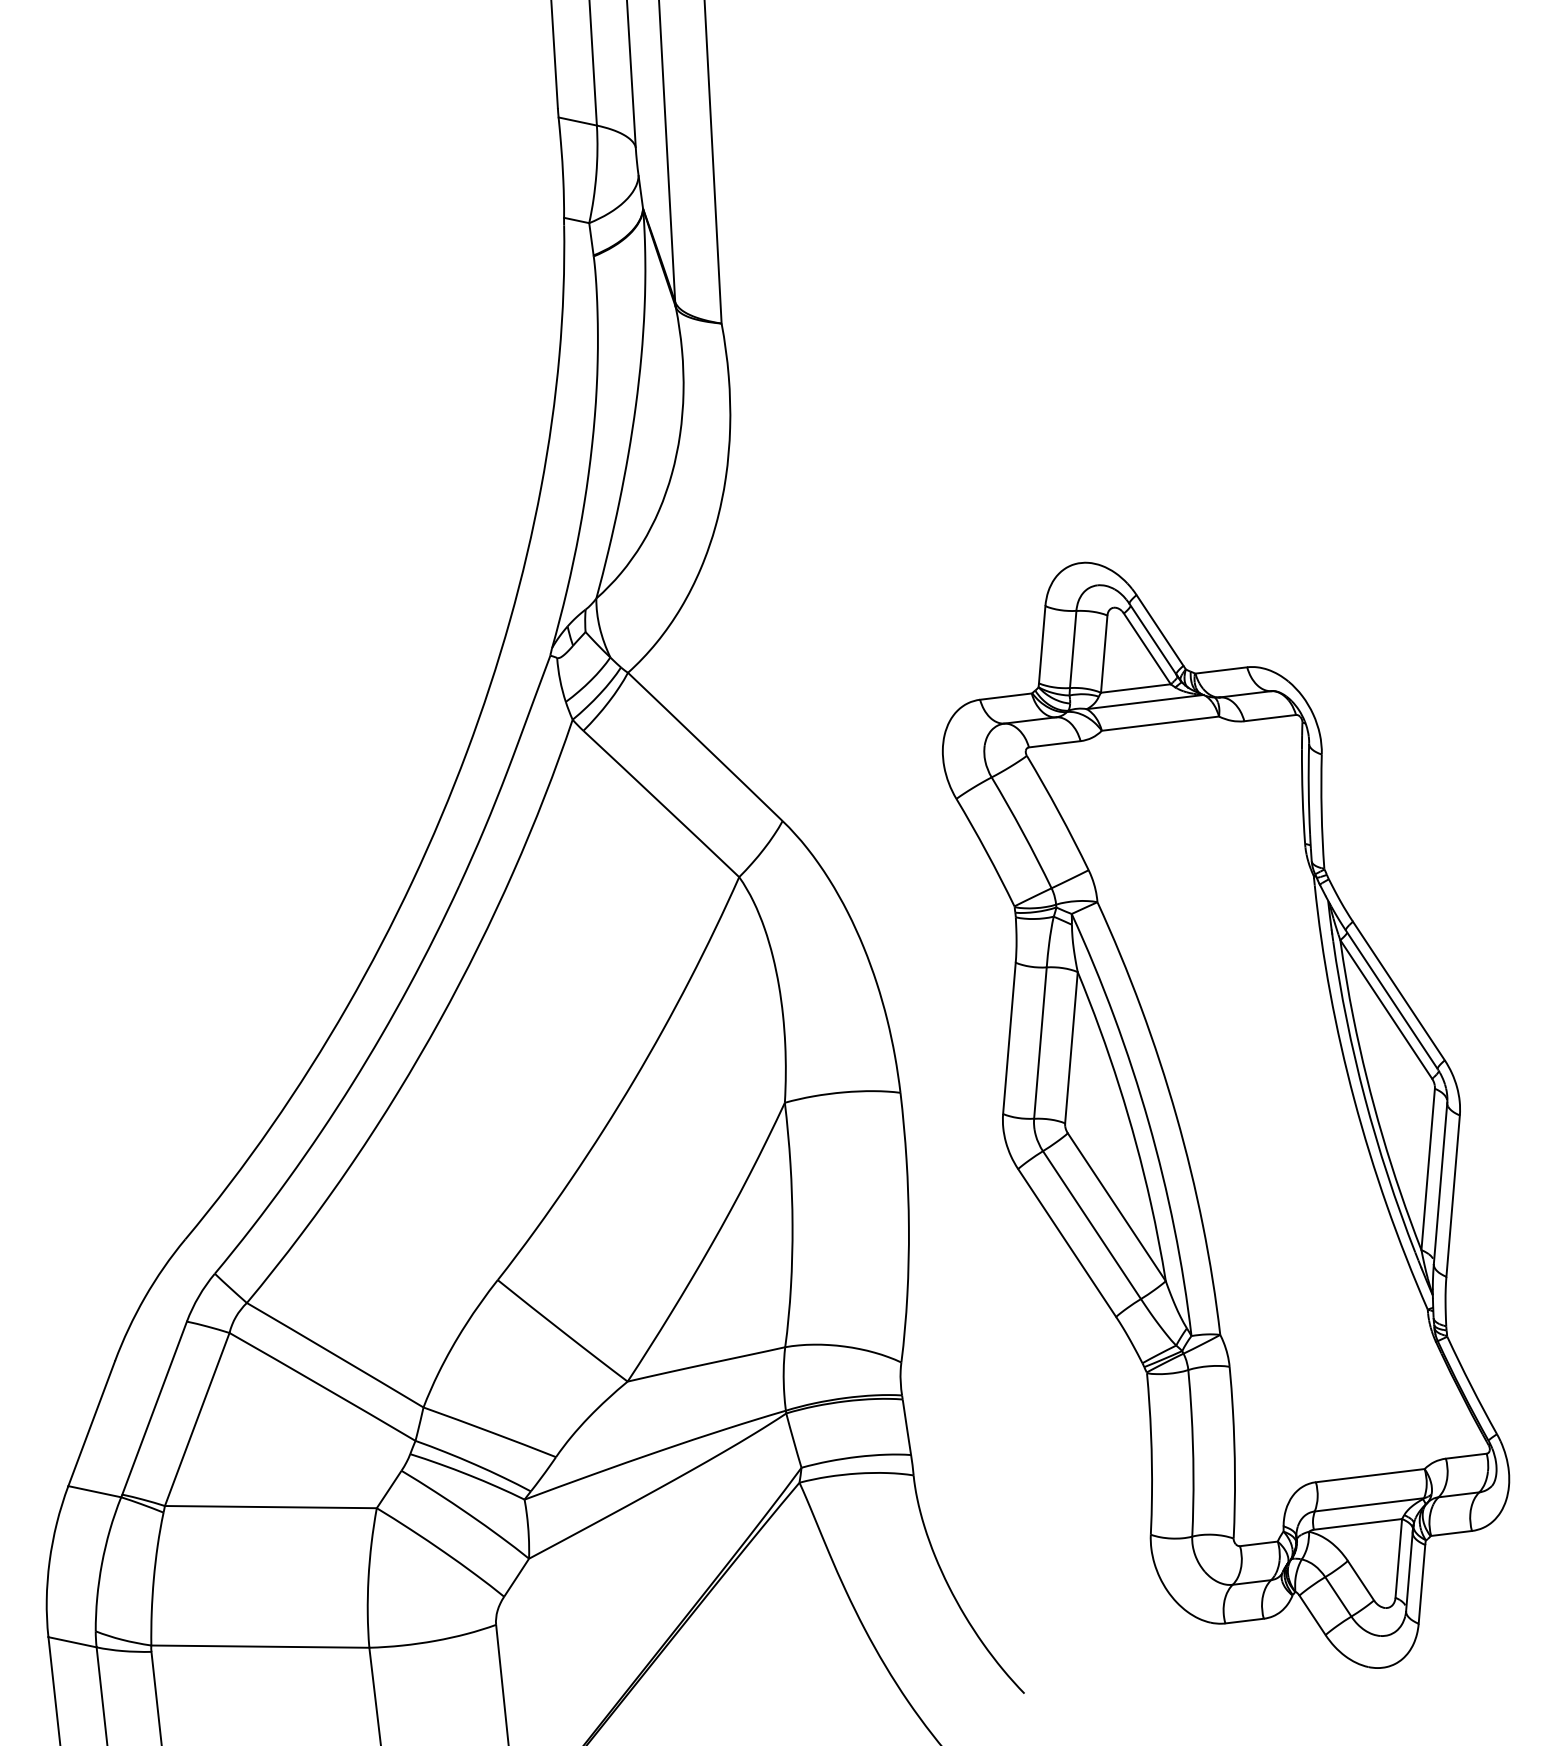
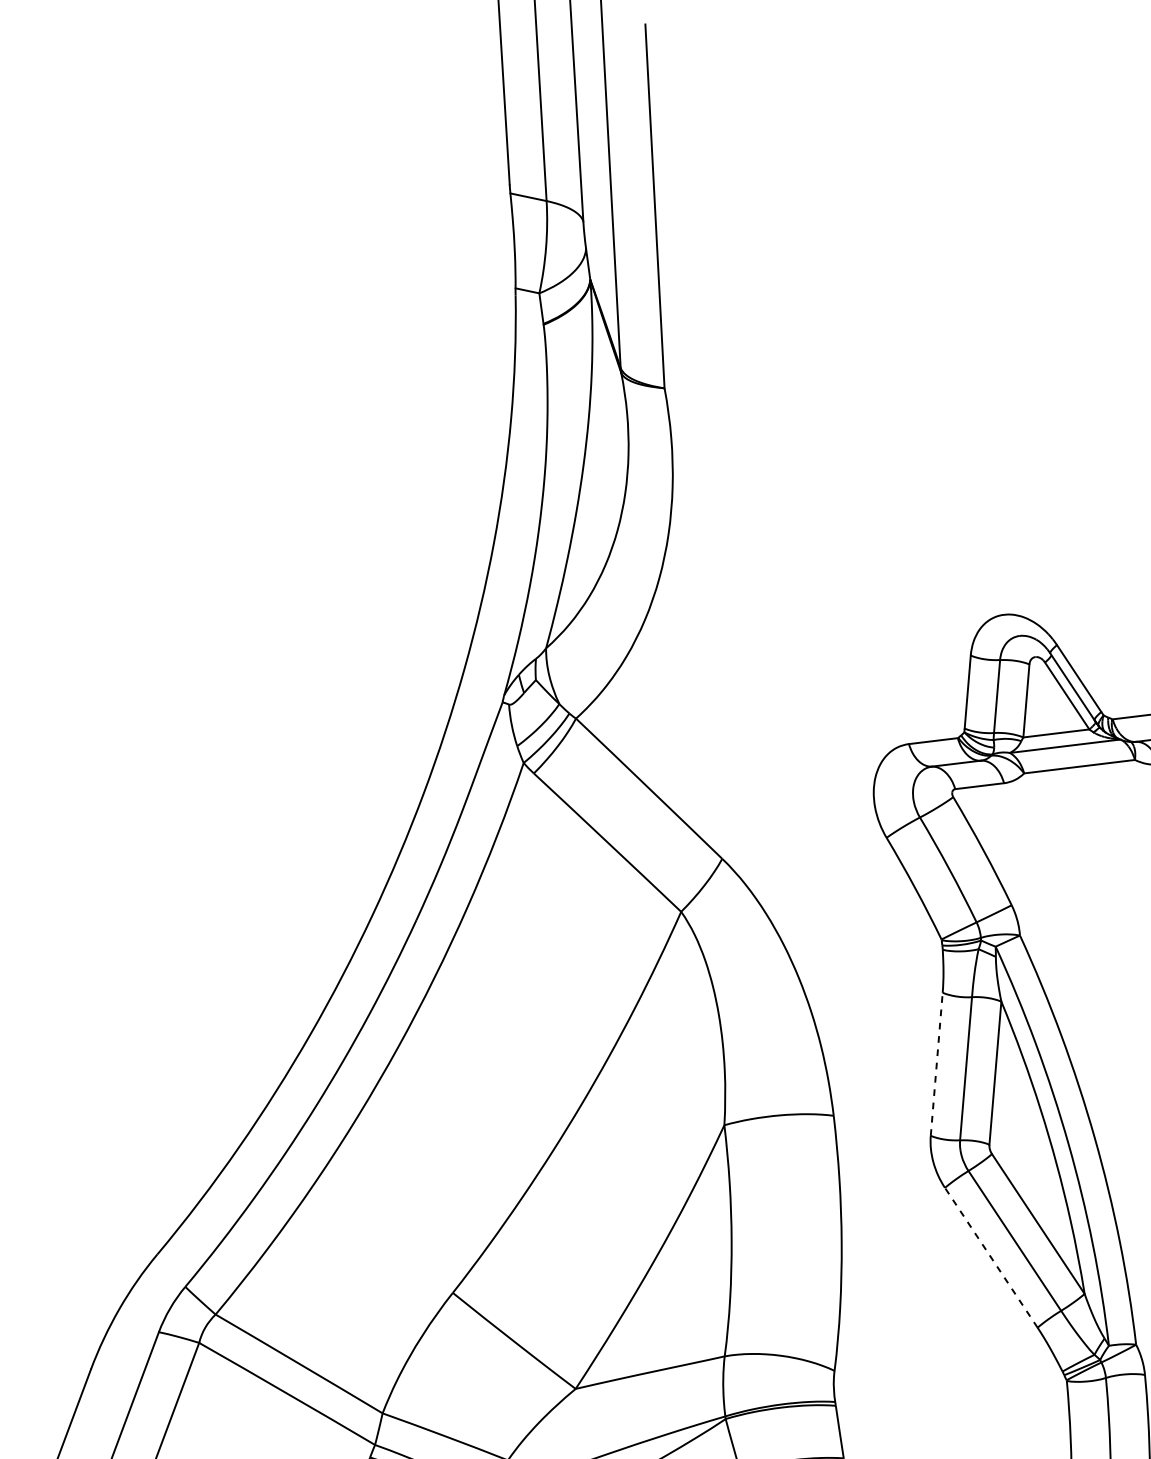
line: (1009, 1038) -> (936, 1064), solid -> dashed
line: (1067, 1242) -> (991, 1257), solid -> dashed

